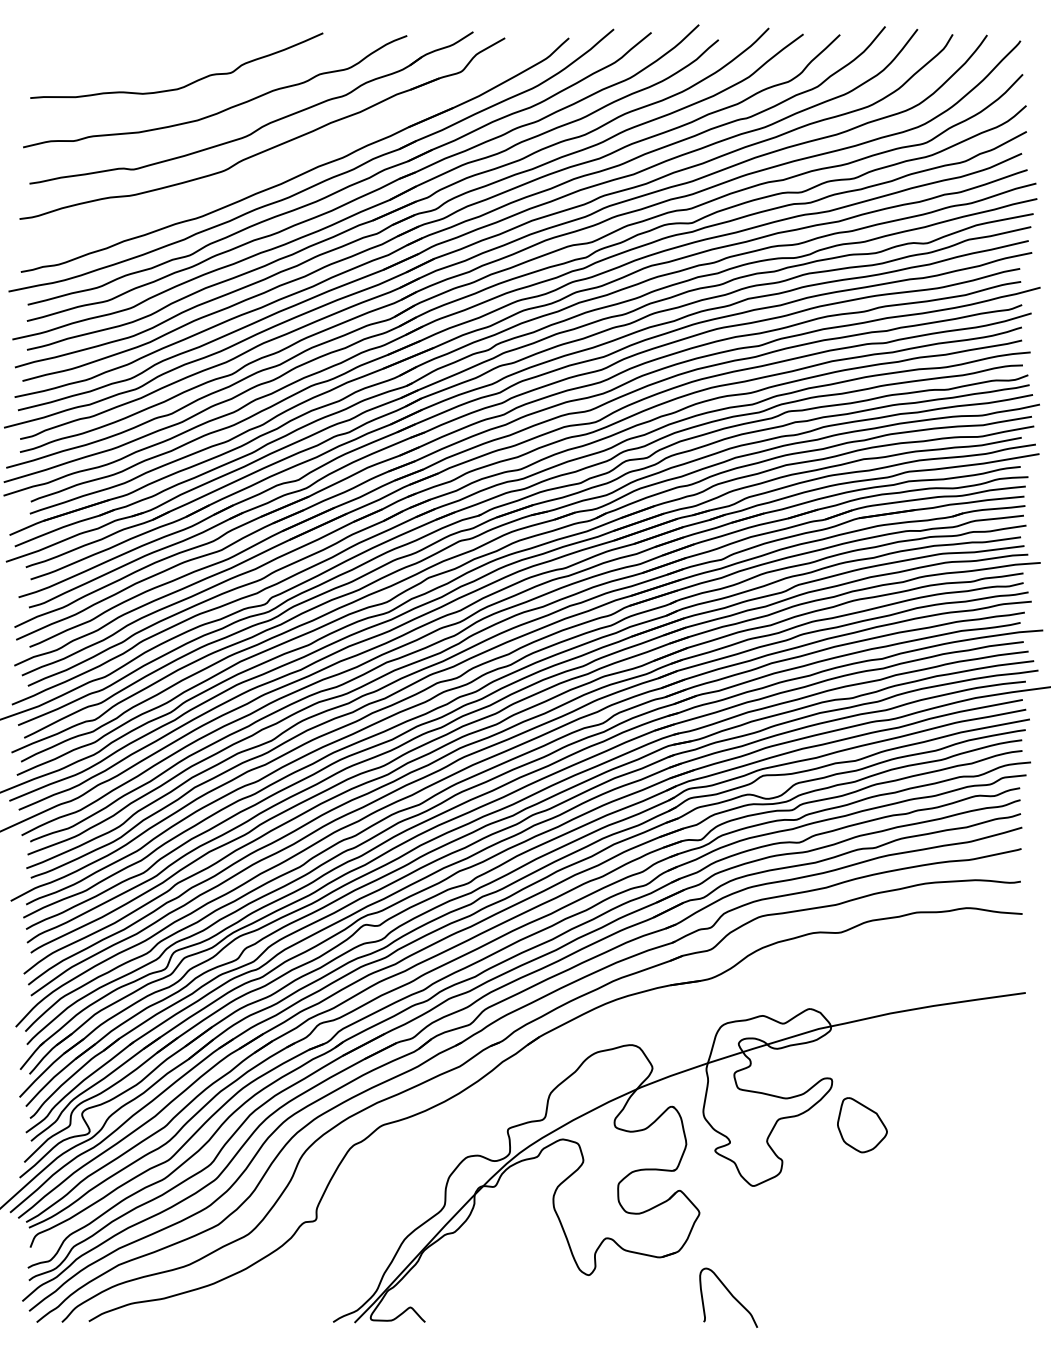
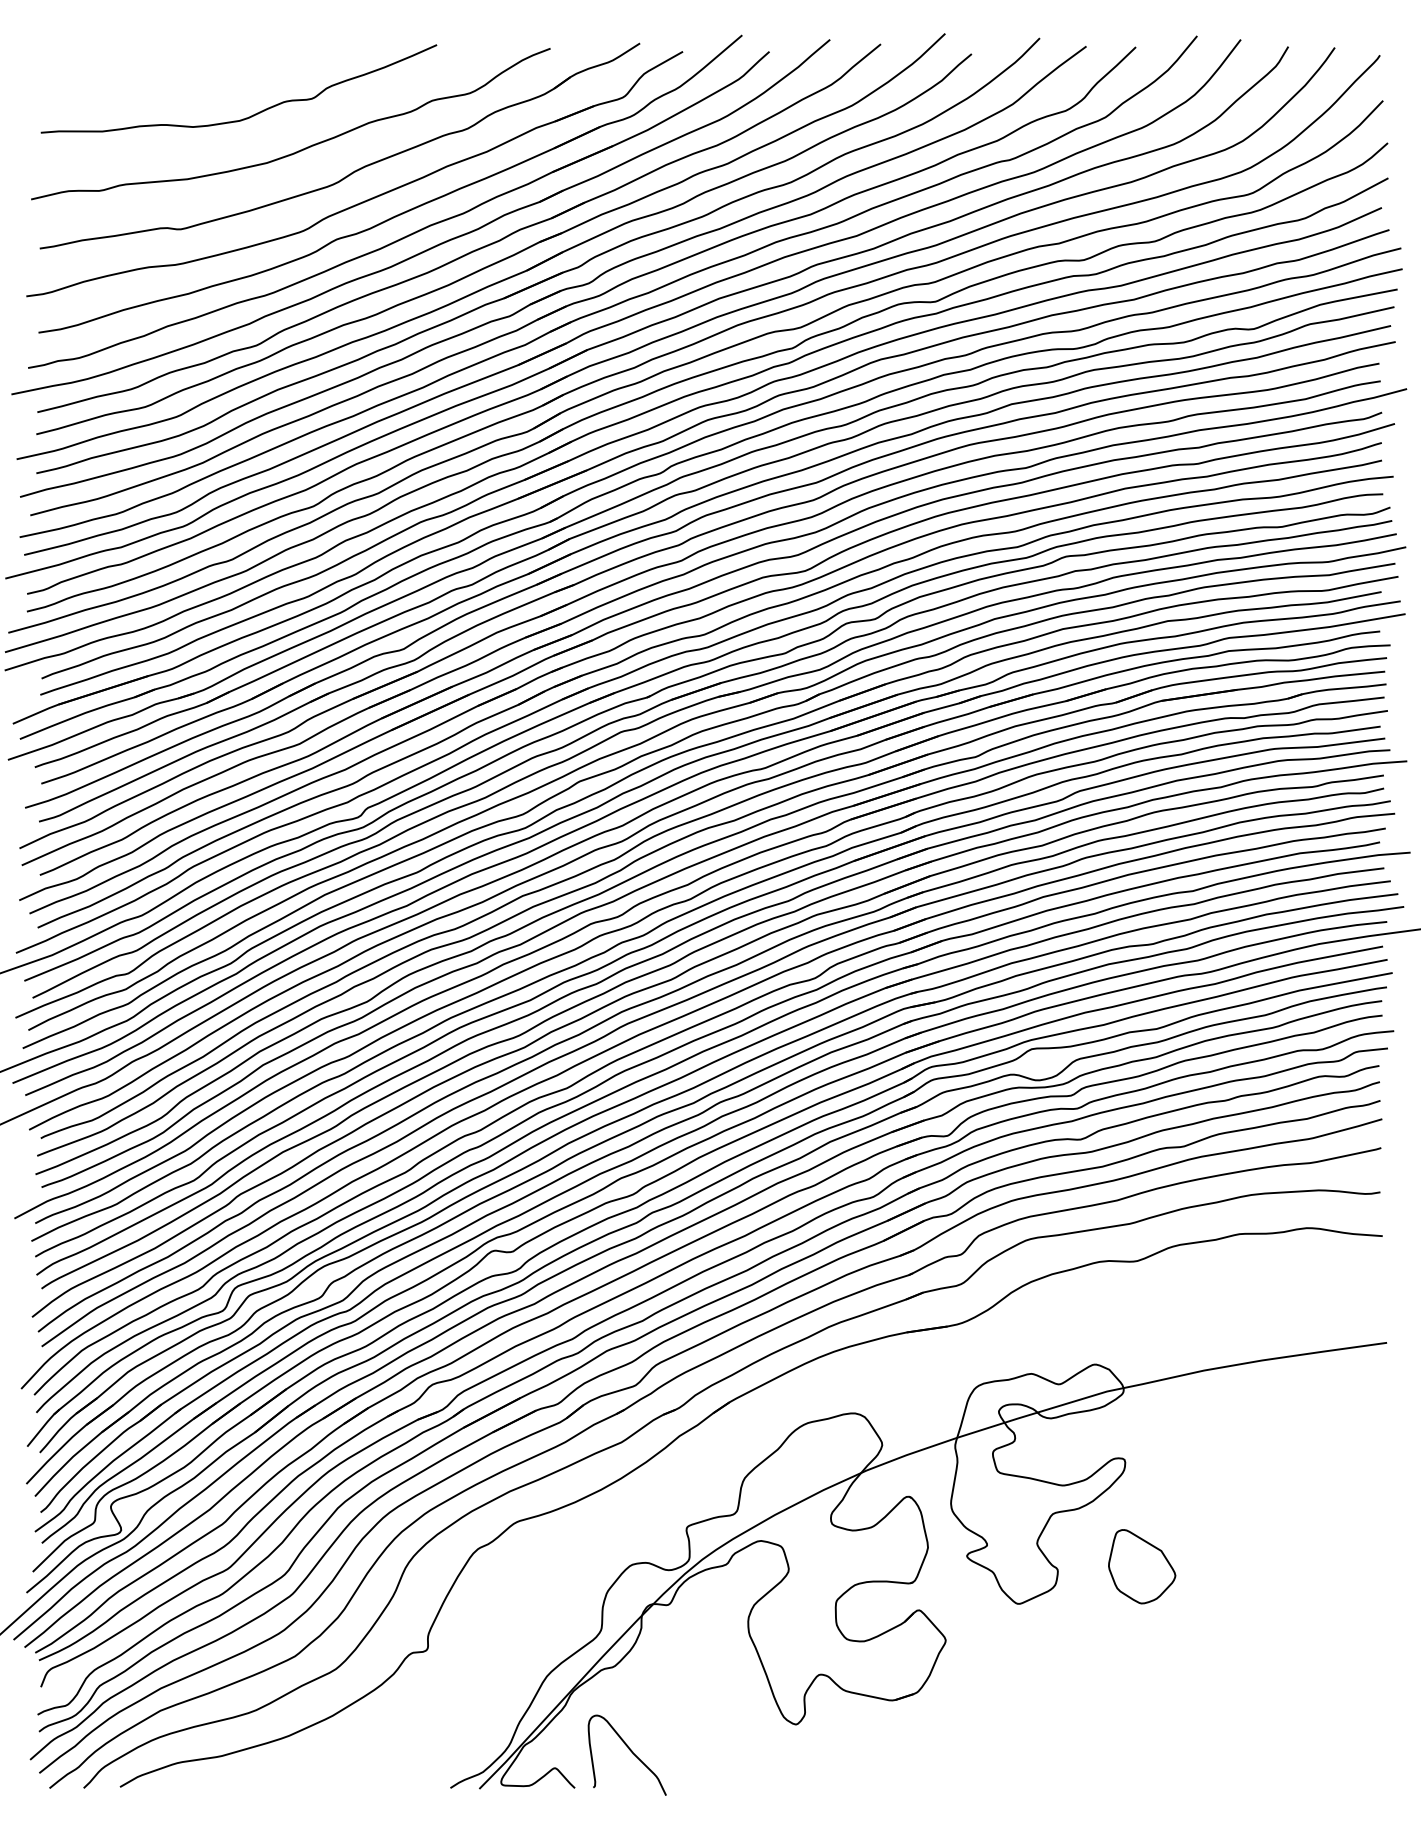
part: (296, 157) -> (401, 212), added
part: (862, 1125) -> (1142, 1566), moved
curve: (730, 1294) -> (629, 1750), moved

